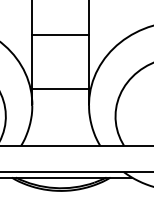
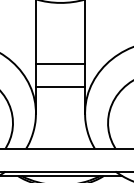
line: (60, 34) -> (60, 63), moved
line: (60, 89) -> (60, 86), moved

